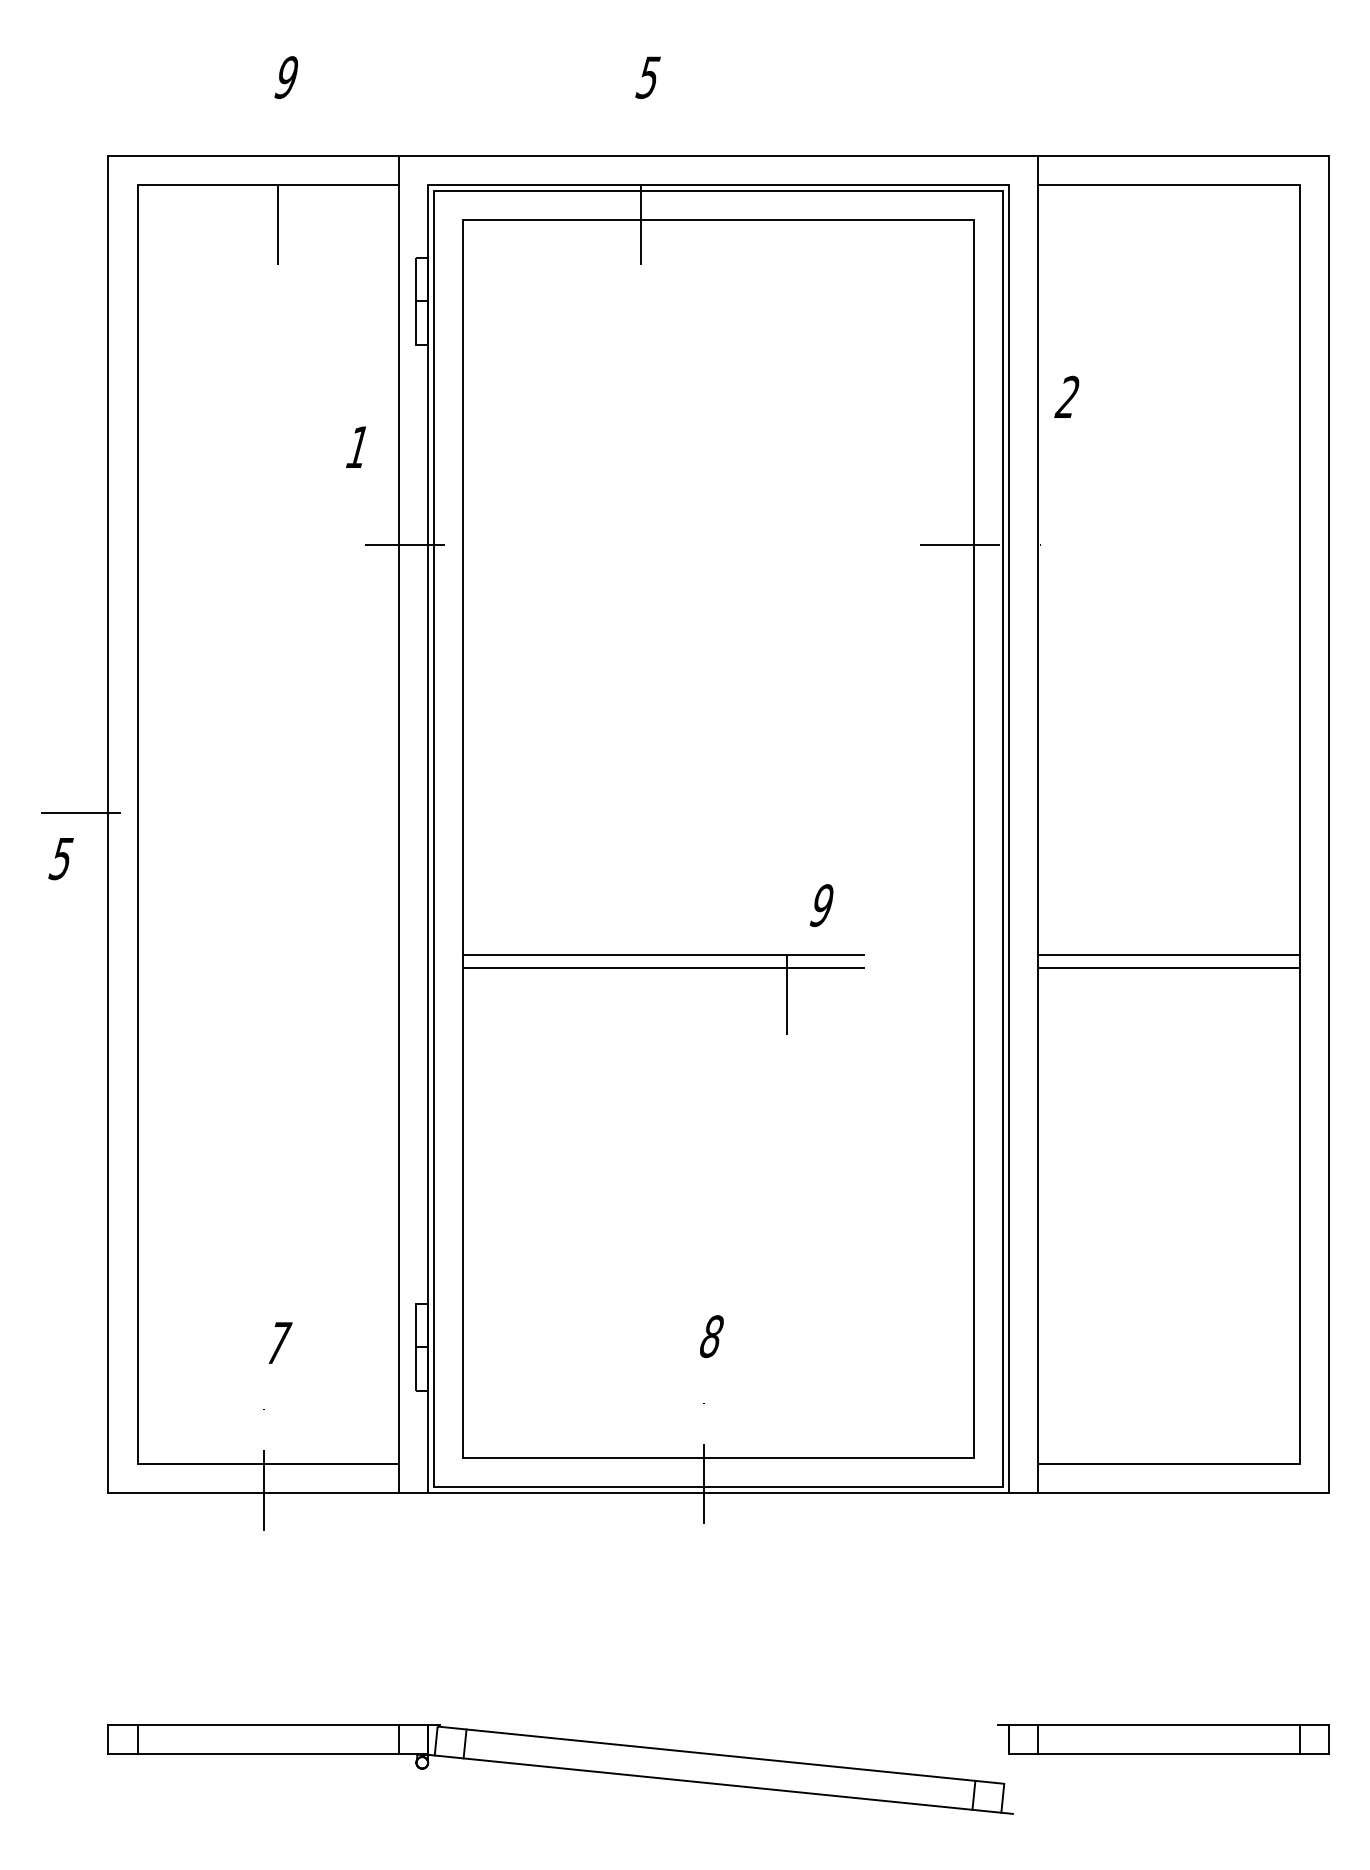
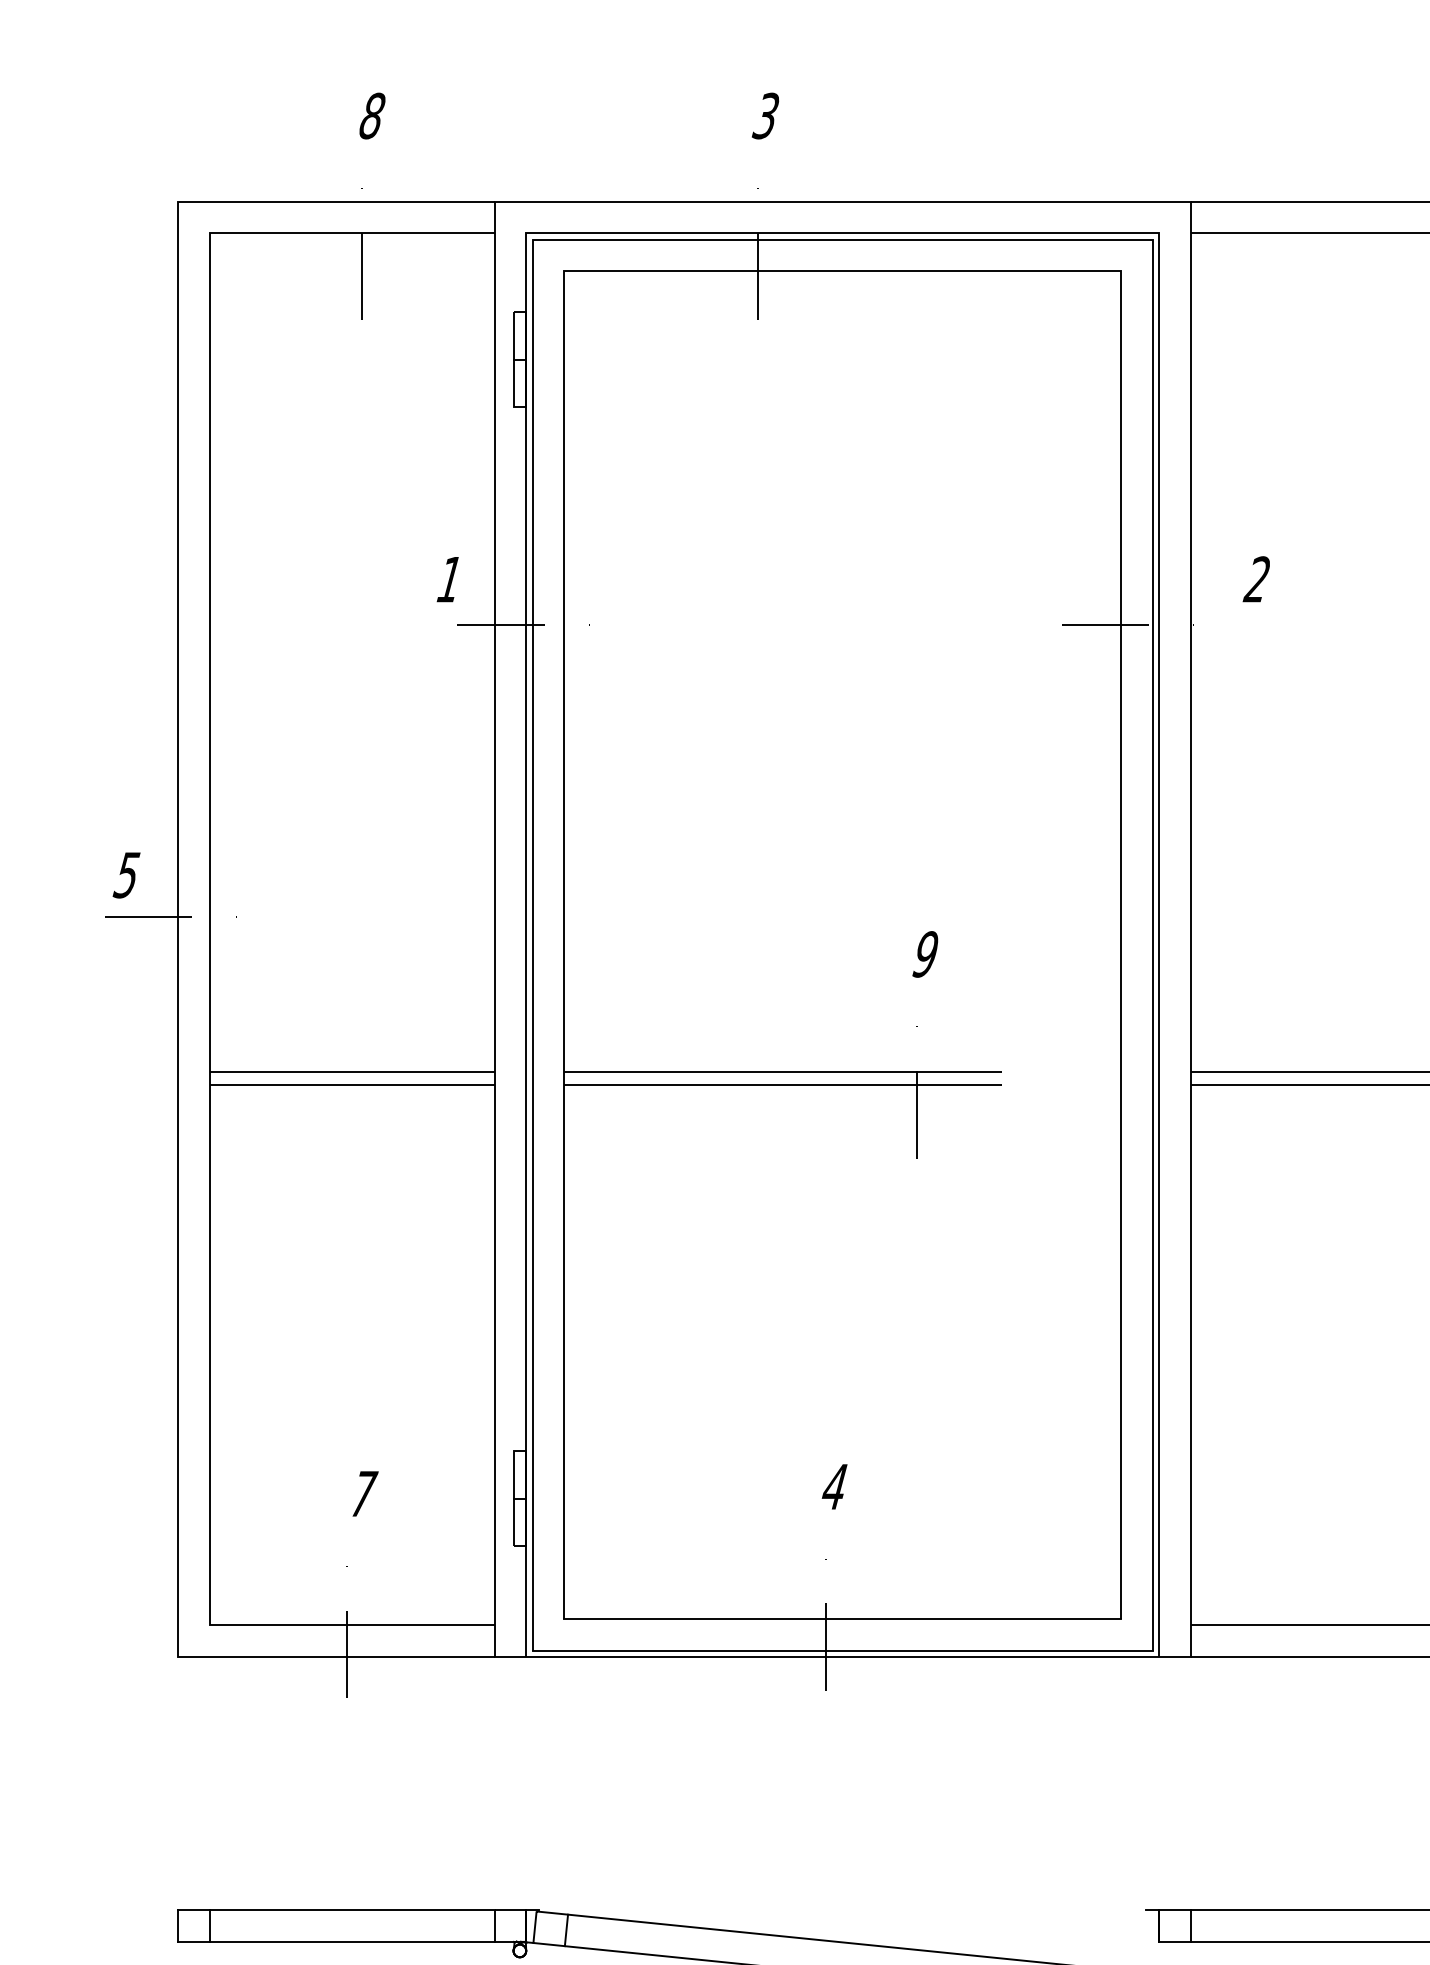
text: (286, 77) -> (372, 115), 9 -> 8
text: (647, 77) -> (765, 115), 5 -> 3
text: (1066, 396) -> (1256, 578), moved
text: (355, 446) -> (447, 578), moved
text: (60, 859) -> (125, 875), moved
text: (821, 905) -> (925, 954), moved
line: (268, 955) -> (352, 1071), added
line: (268, 967) -> (352, 1085), added
text: (711, 1336) -> (834, 1486), 8 -> 4

